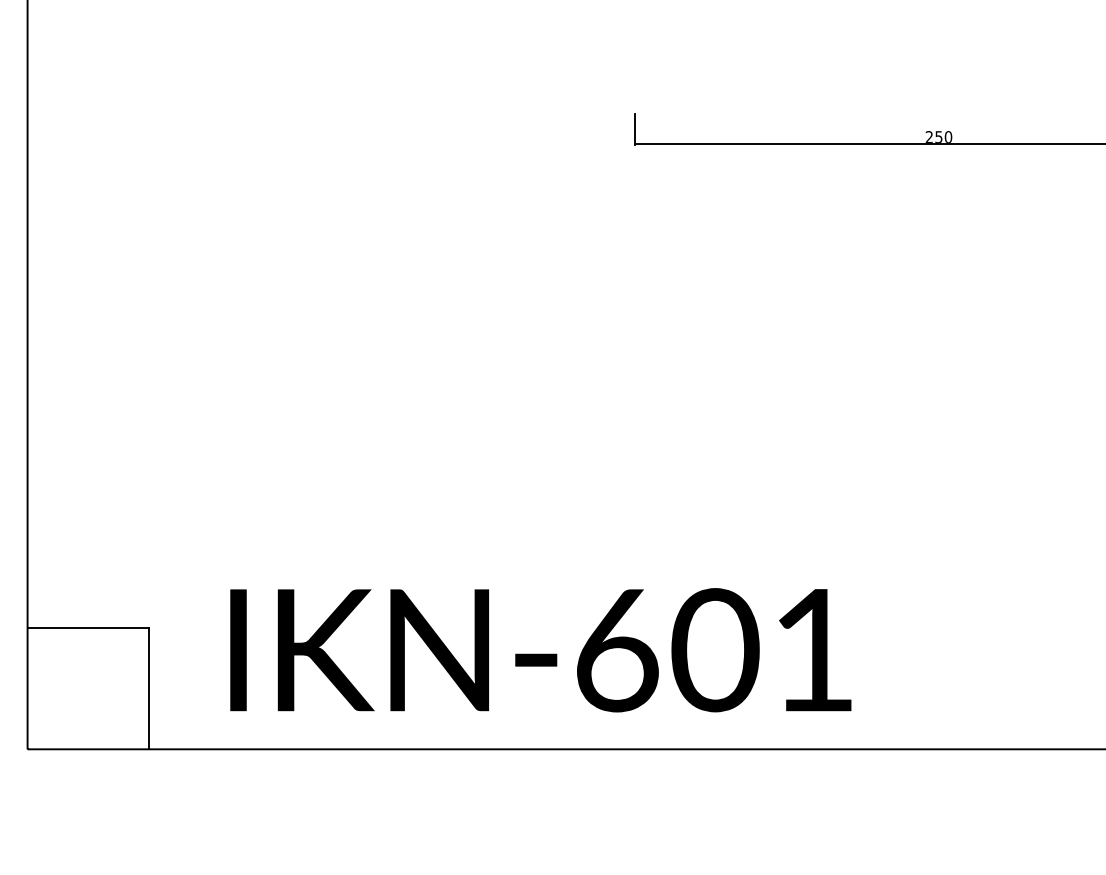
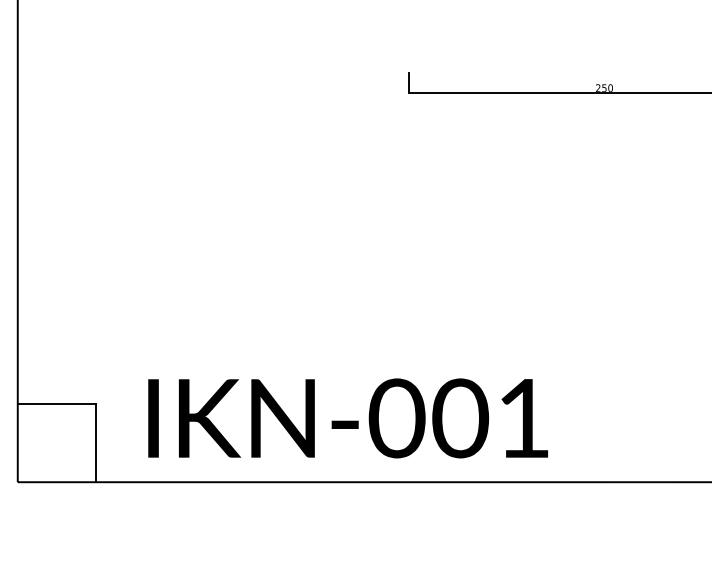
text: (615, 650) -> (396, 418), IKN-601 -> IKN-001

